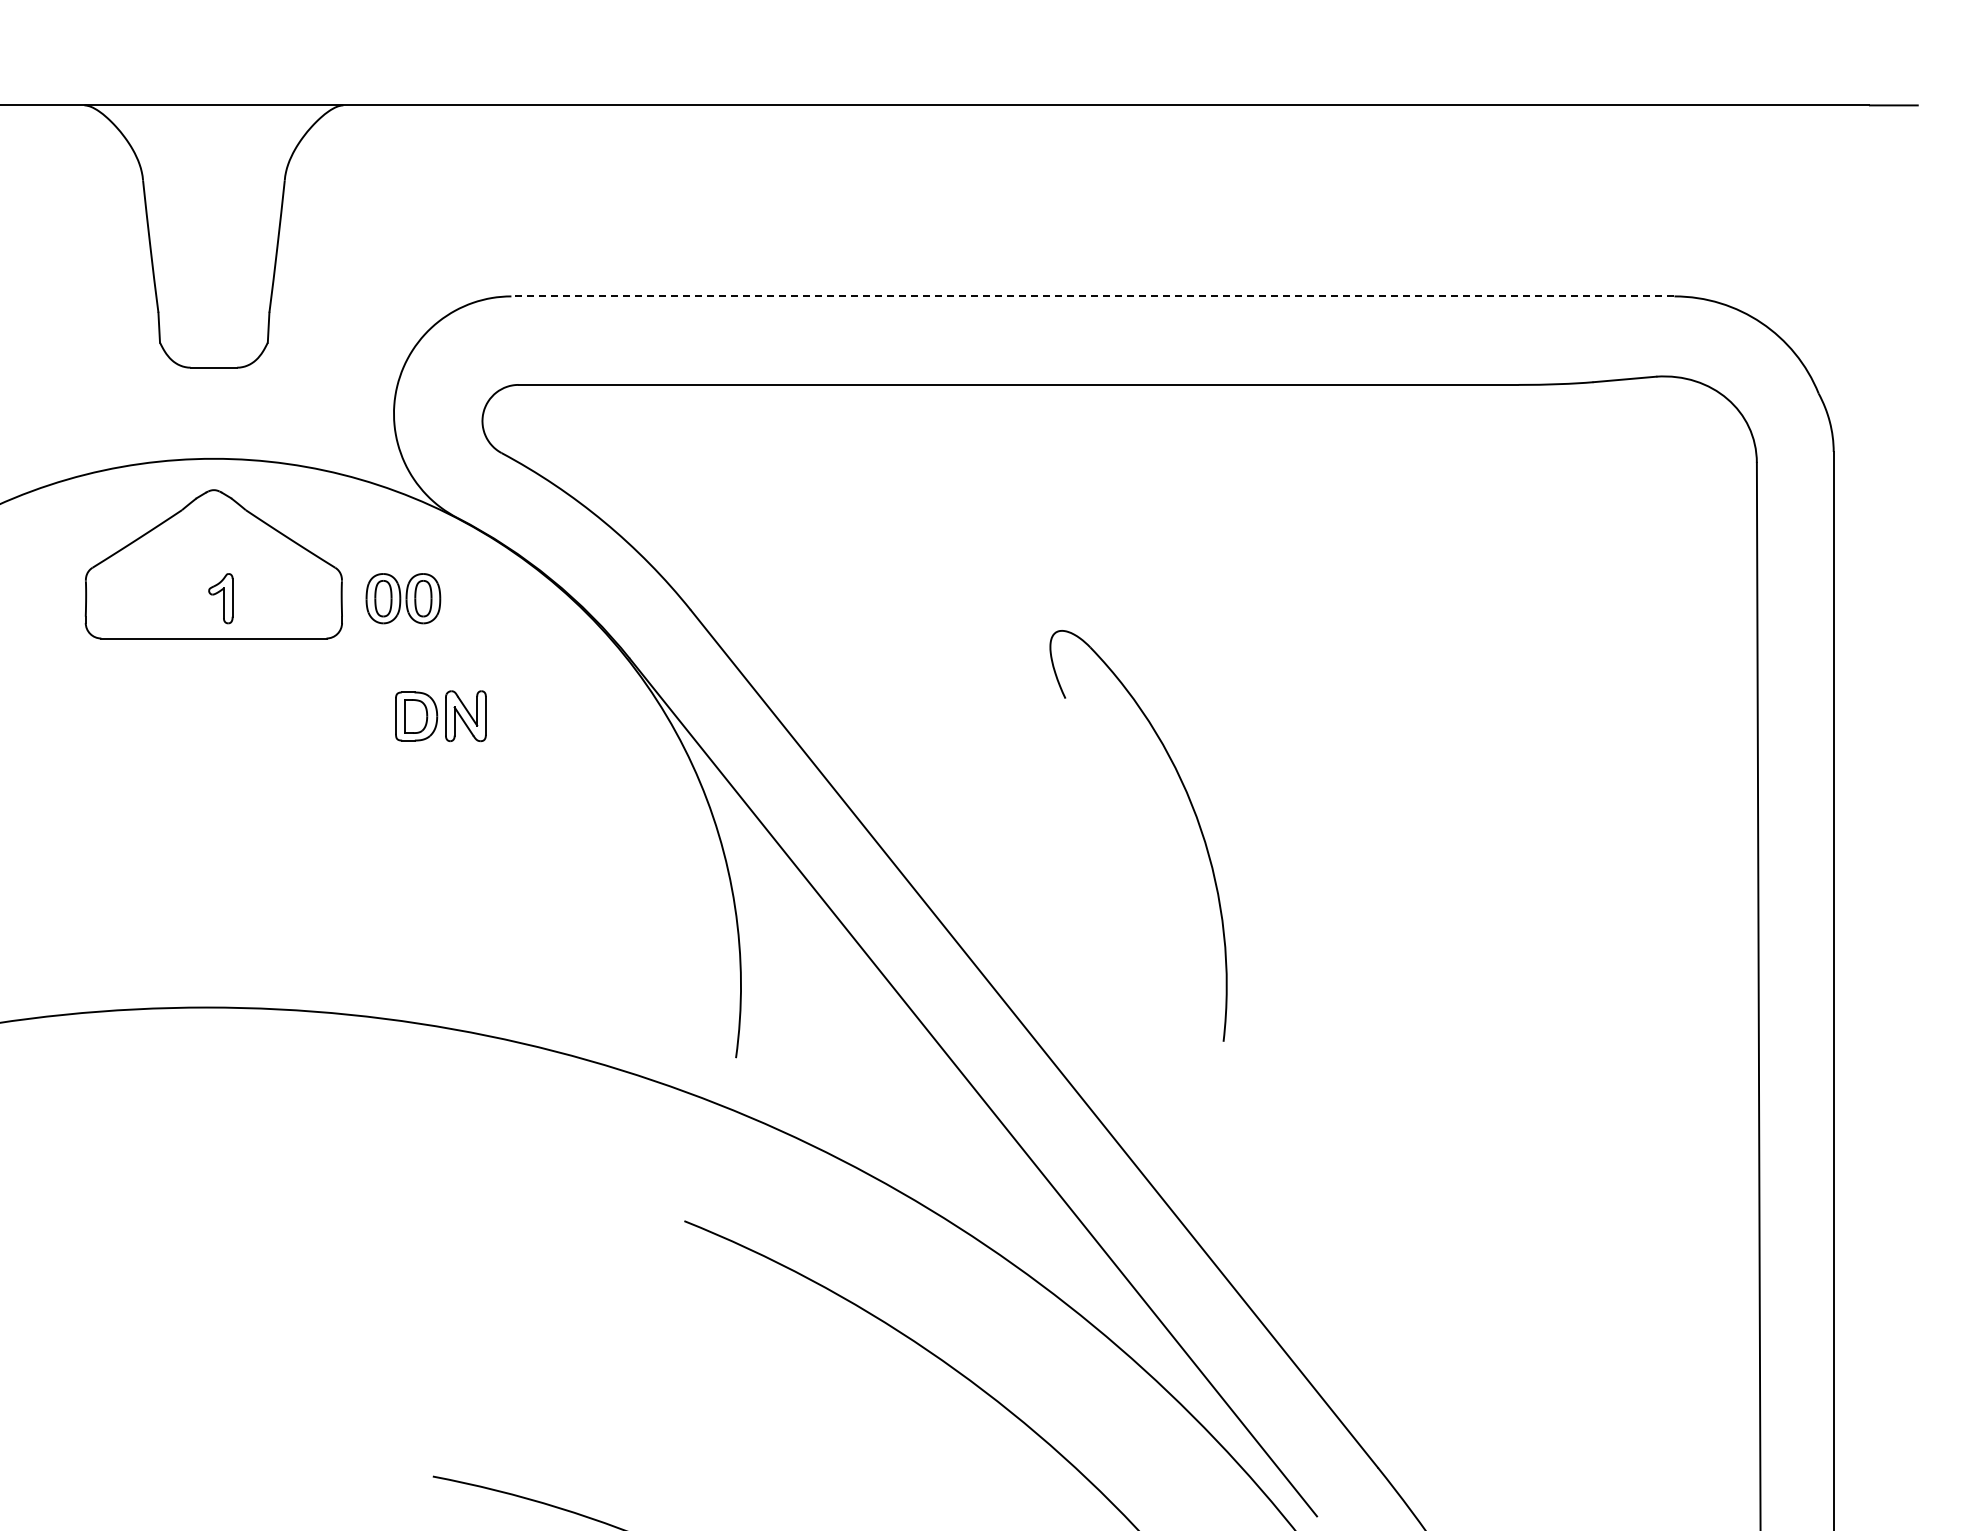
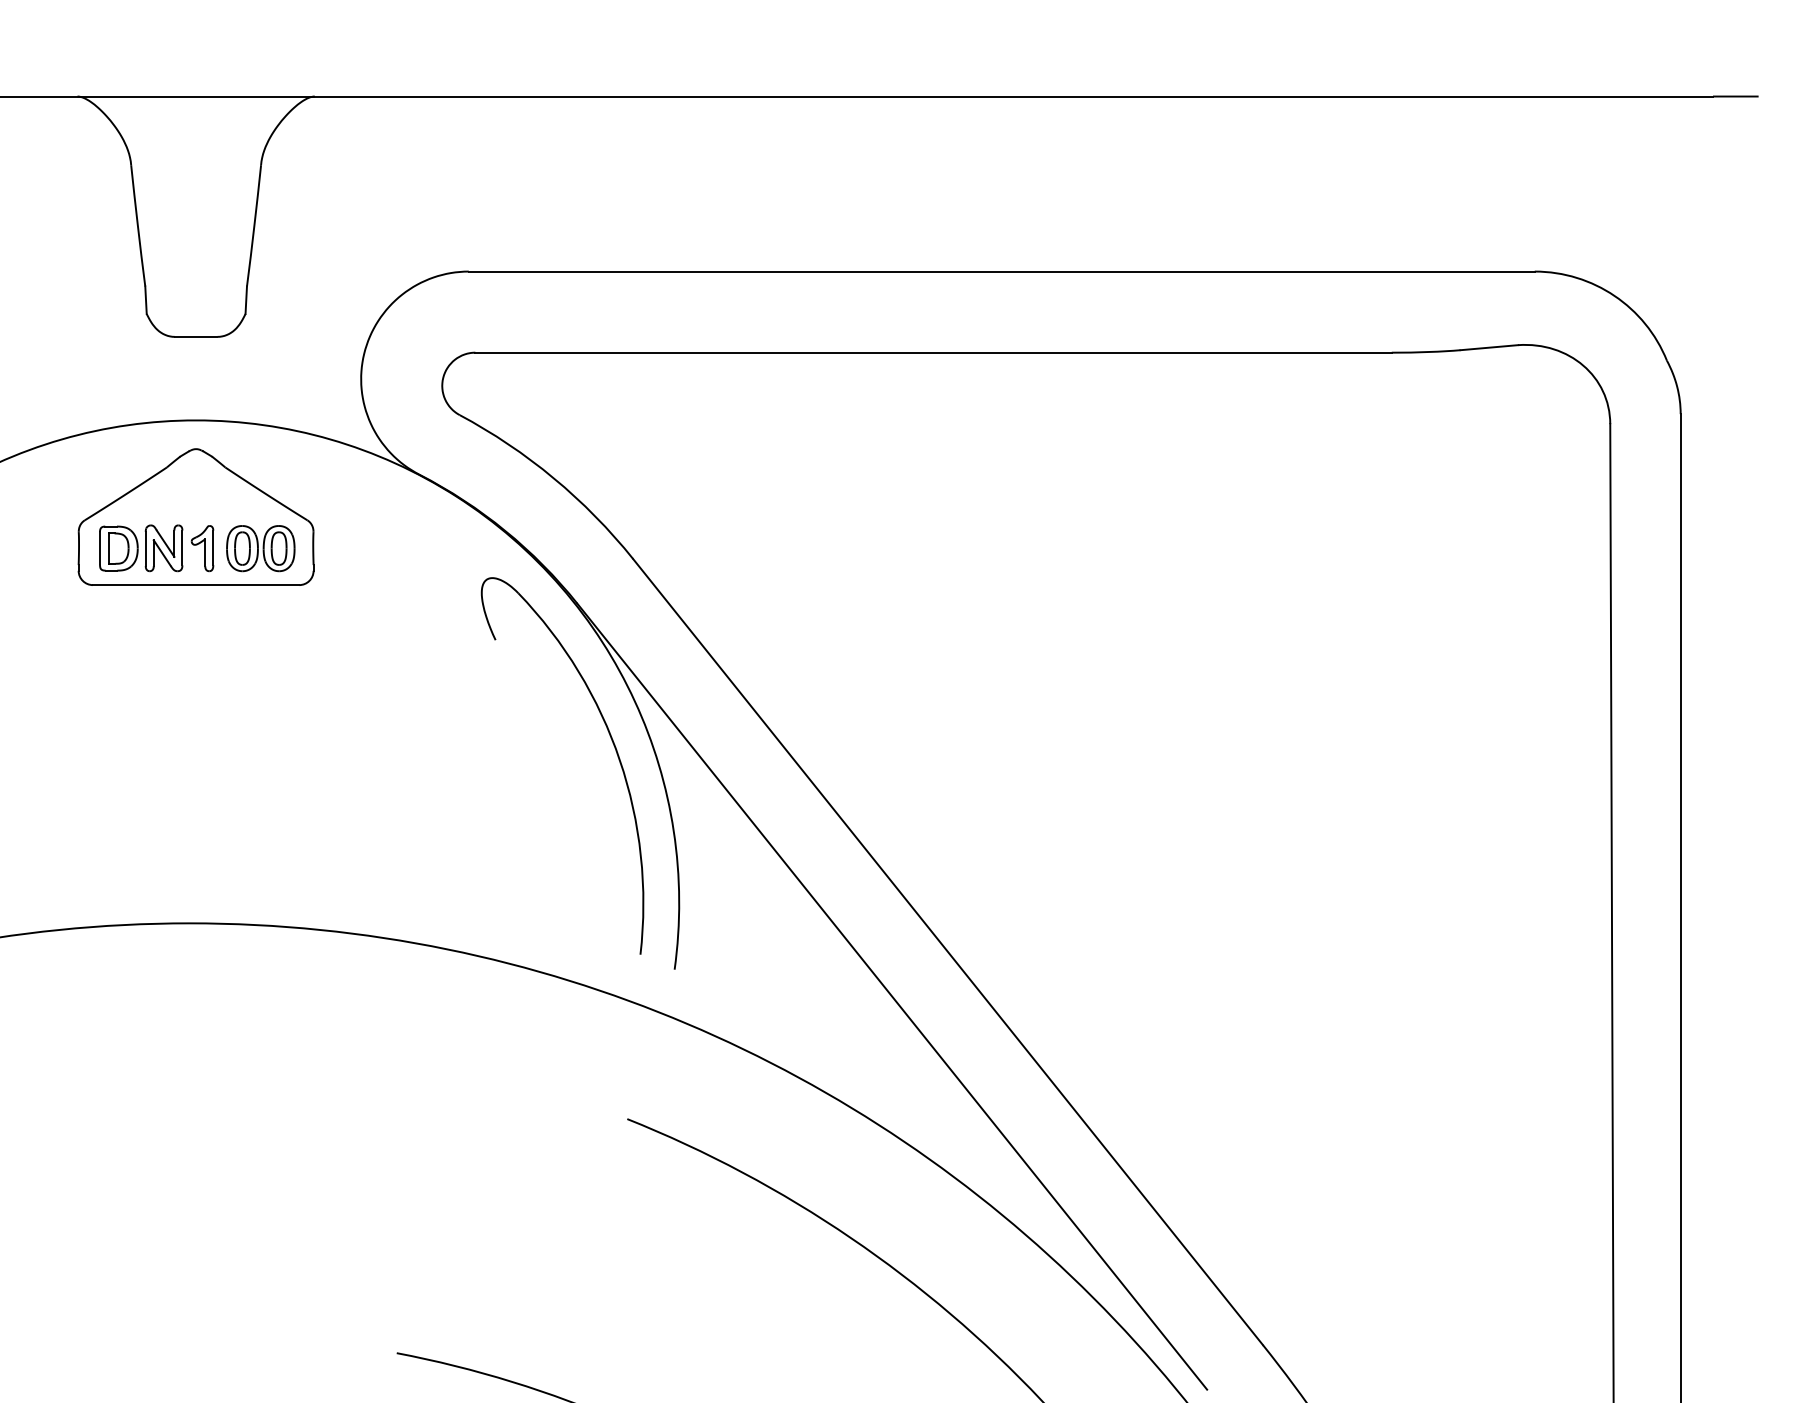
line: (1092, 296) -> (1001, 271), dashed -> solid
part: (403, 598) -> (260, 548), moved
part: (441, 716) -> (141, 548), moved
part: (1193, 811) -> (612, 743), moved

